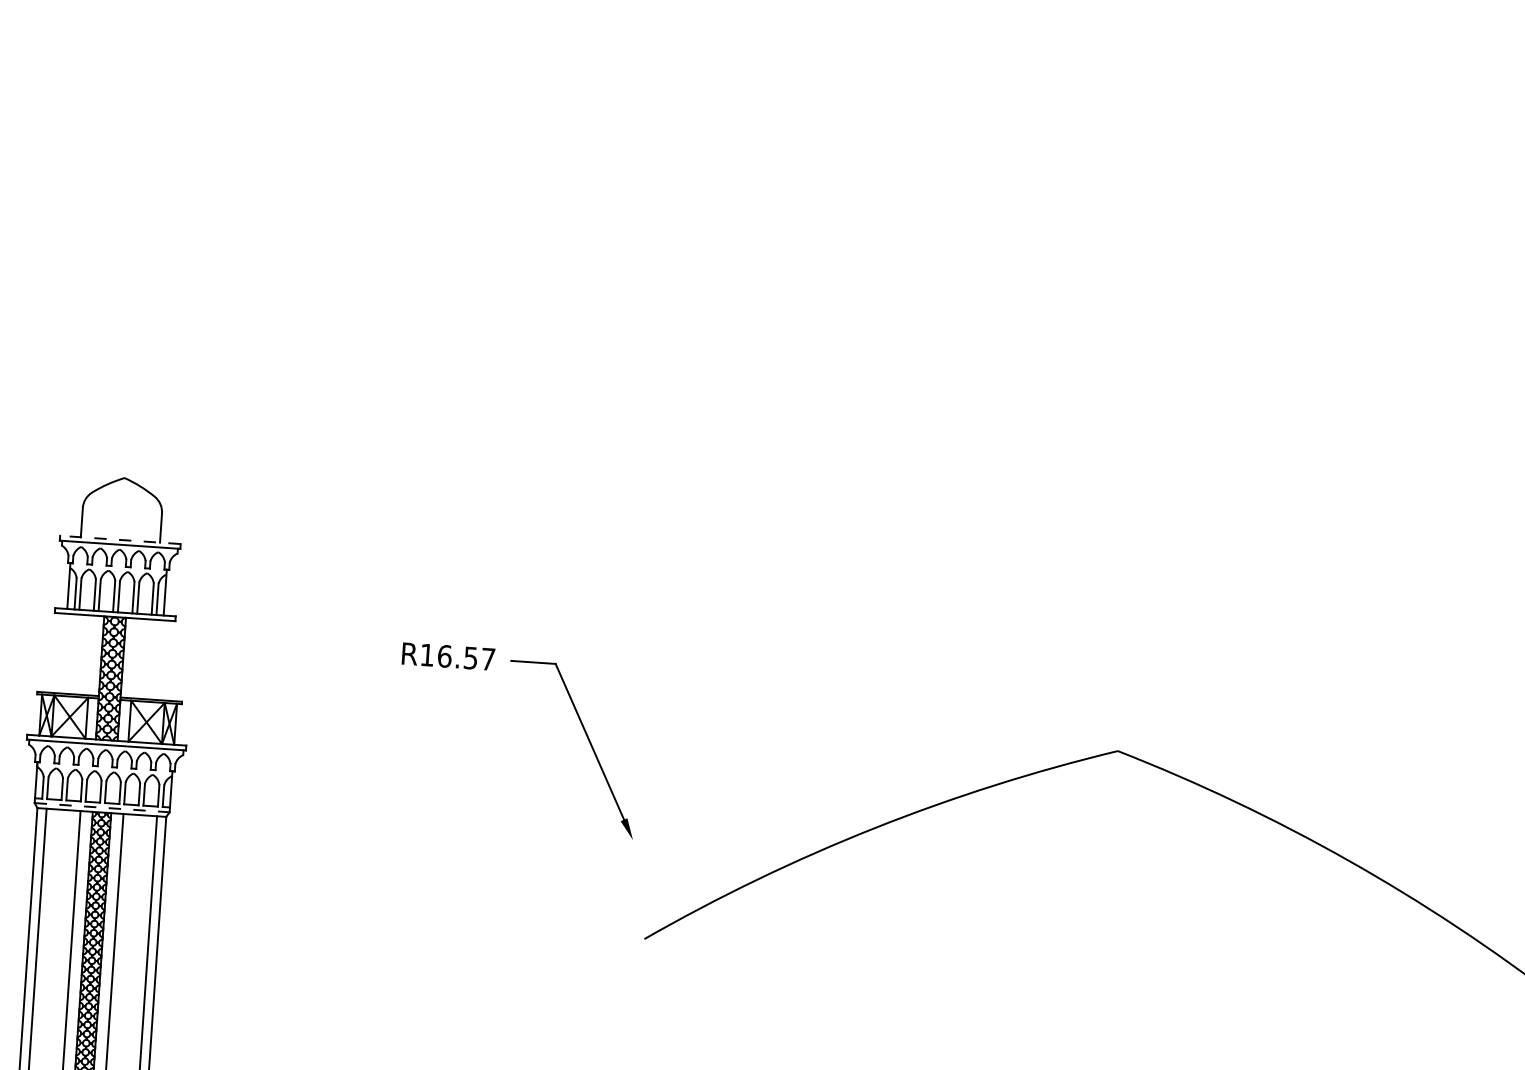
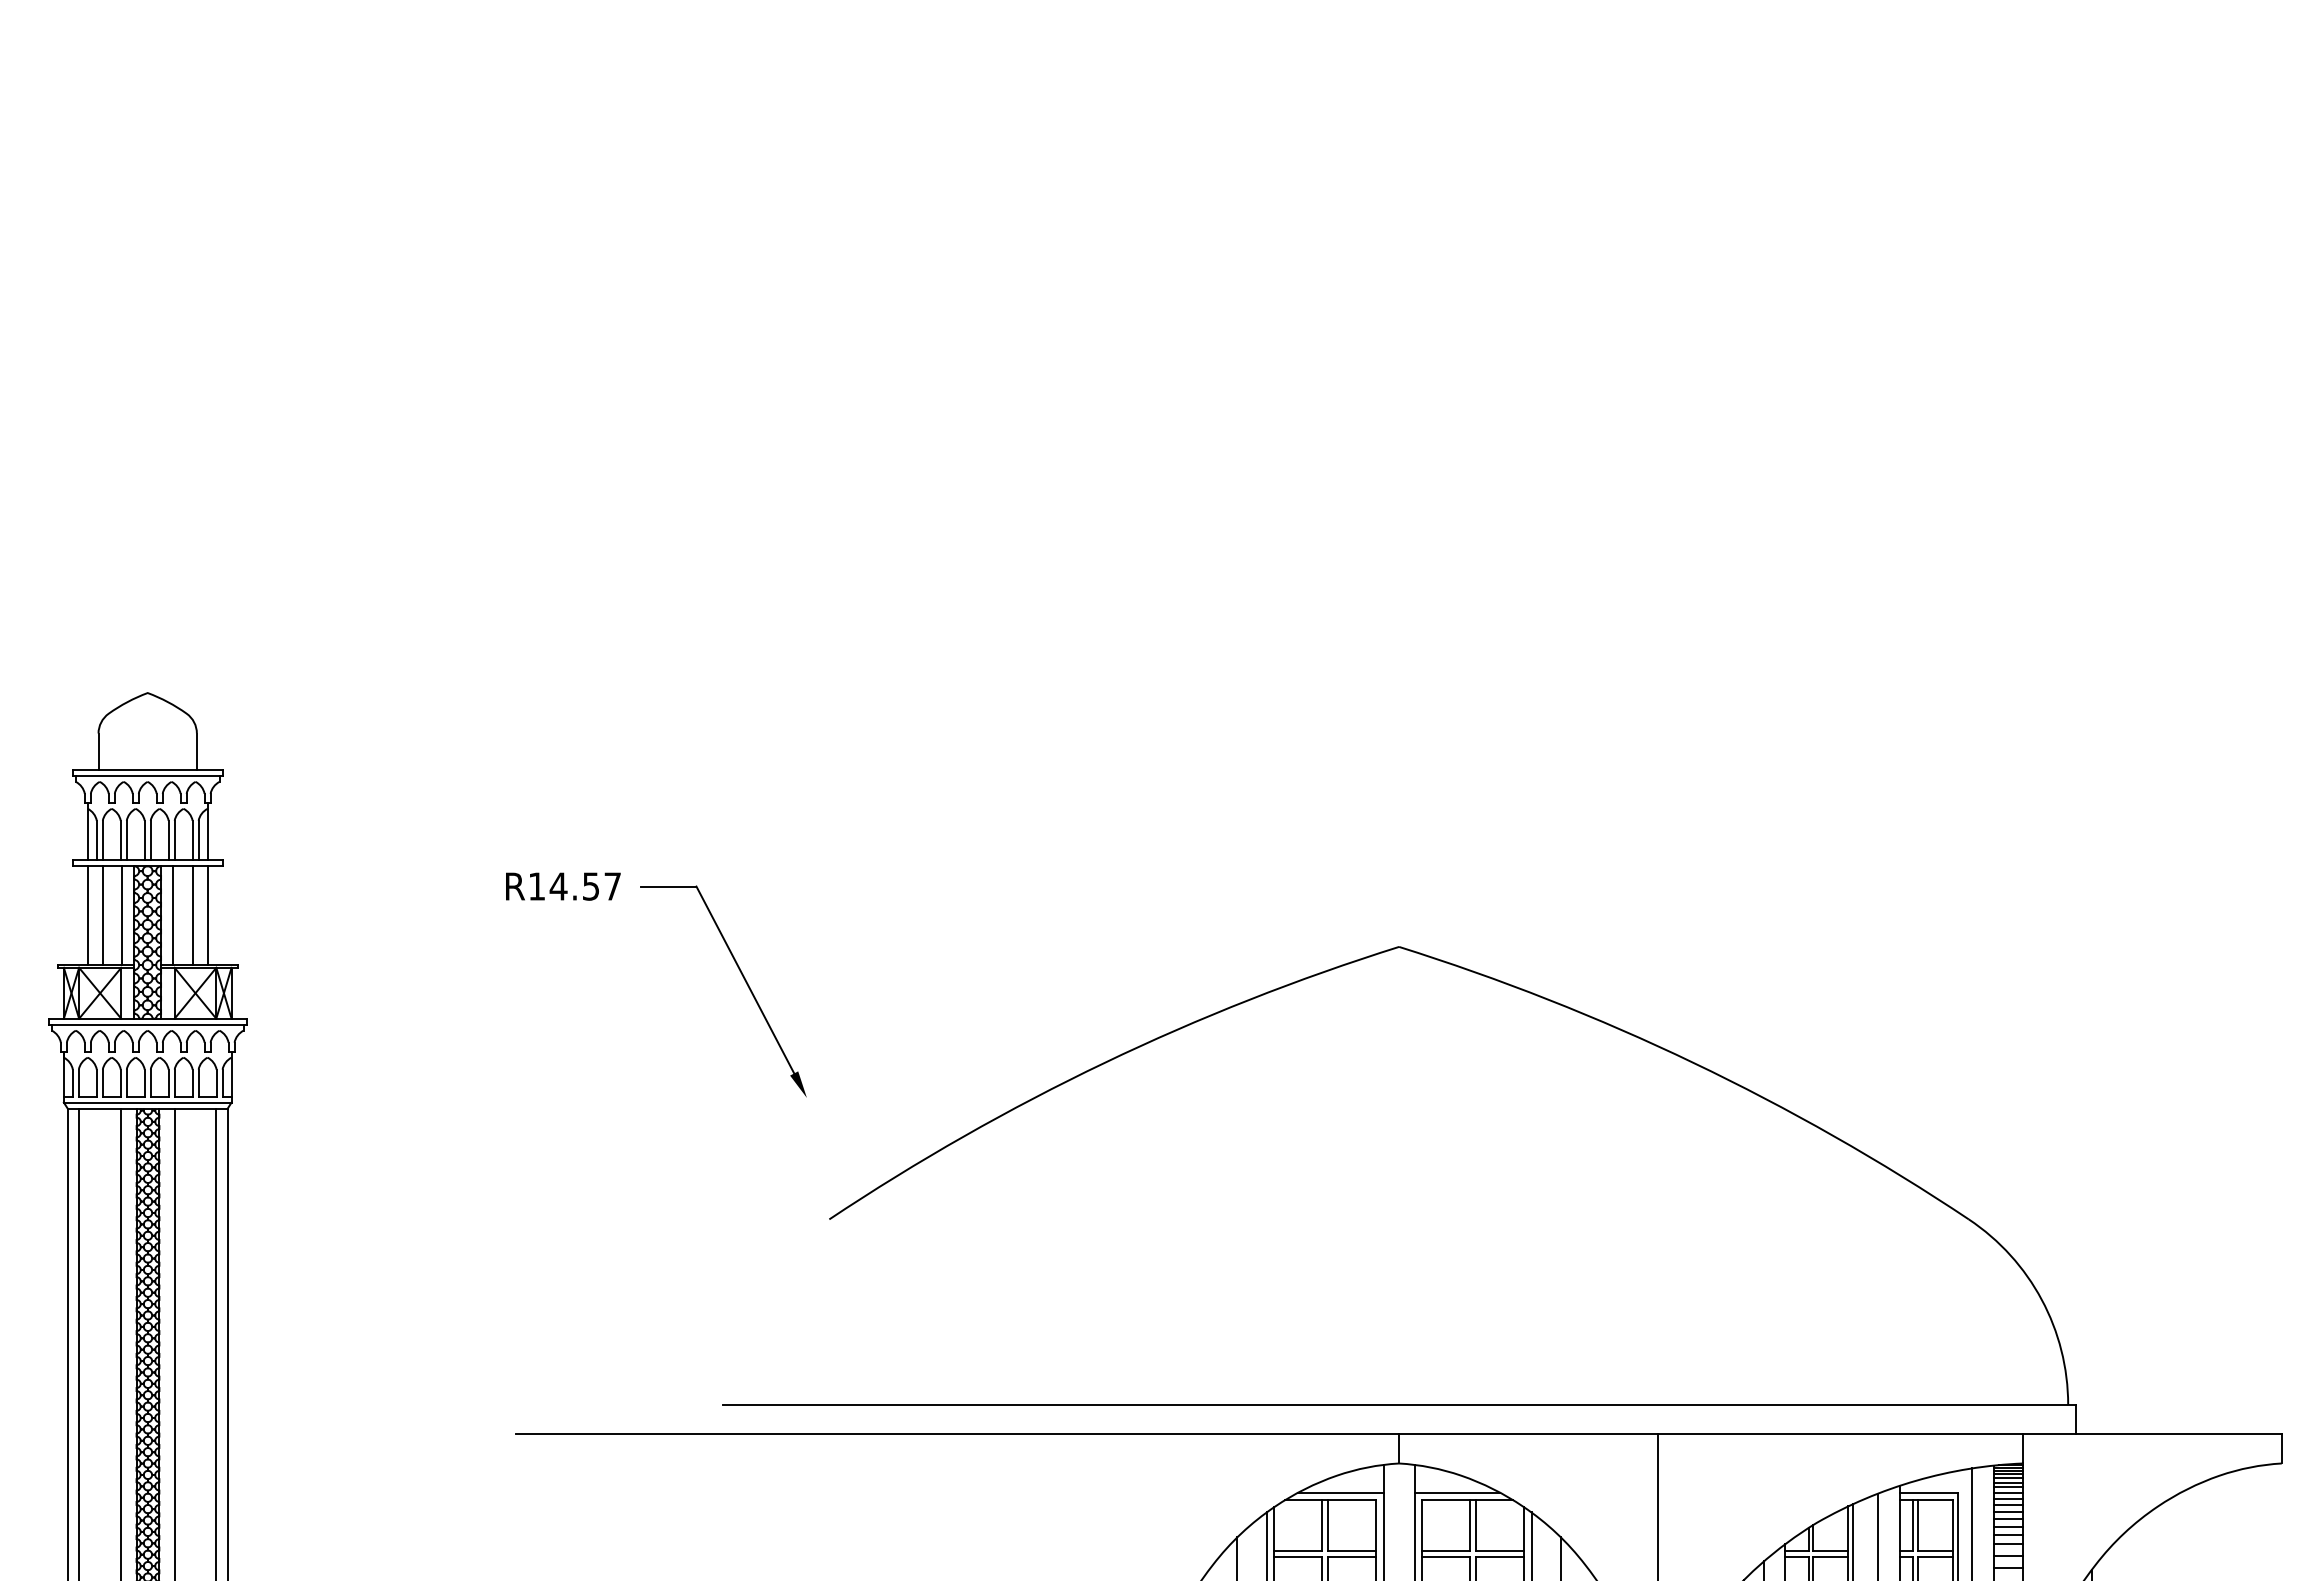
line: (120, 539) -> (147, 769), dashed -> solid
line: (64, 653) -> (87, 914), added
line: (76, 653) -> (102, 914), added
line: (92, 654) -> (122, 914), added
text: (444, 656) -> (558, 886), R16.57 -> R14.57
line: (133, 657) -> (173, 914), added
line: (148, 658) -> (192, 914), added
line: (160, 659) -> (207, 914), added
line: (102, 807) -> (147, 1102), dashed -> solid

